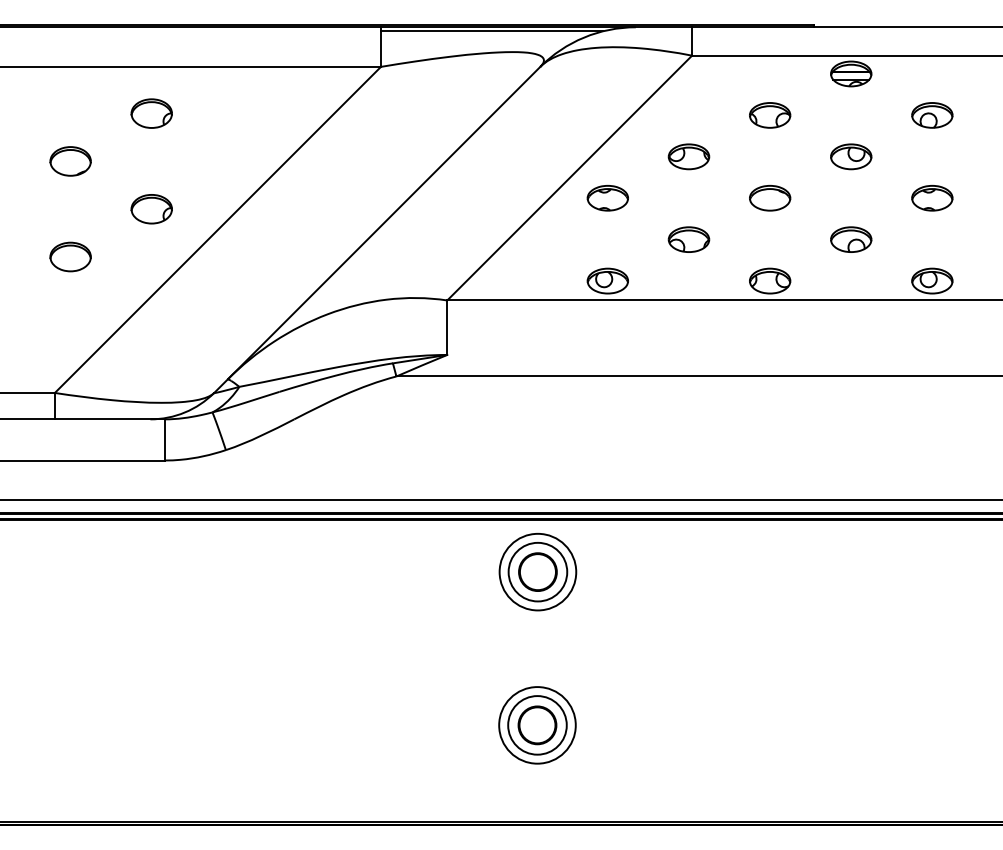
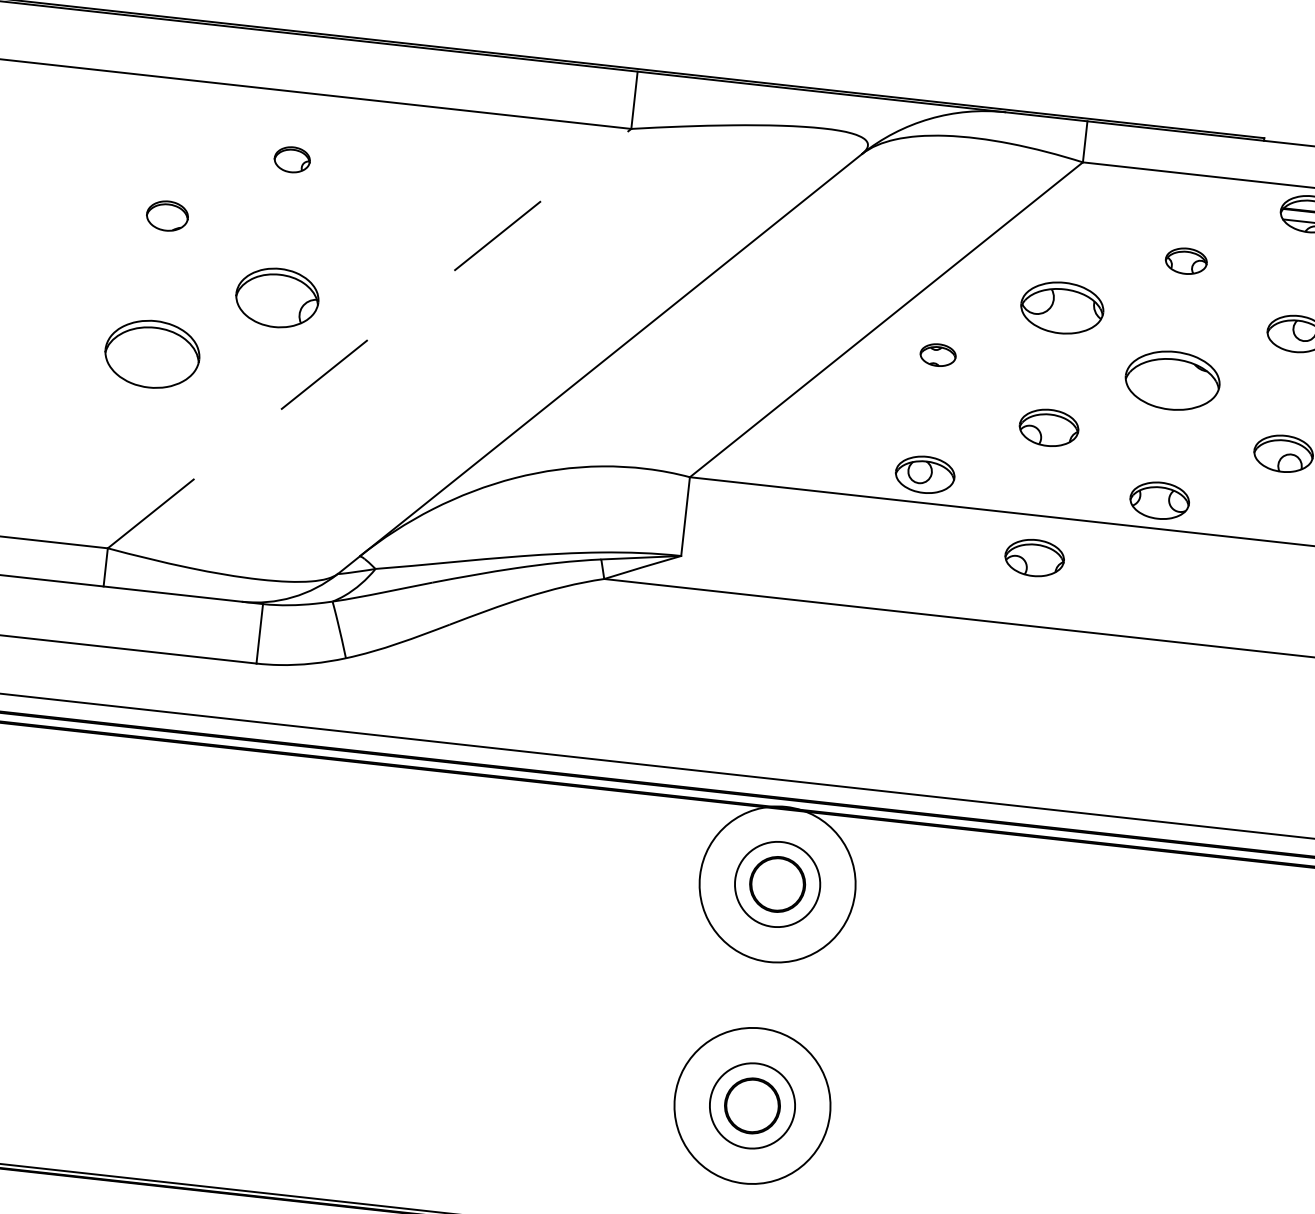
line: (491, 31) -> (796, 95), removed
part: (151, 113) -> (292, 159), size x0.6
part: (770, 115) -> (1186, 261), size x0.7
part: (688, 156) -> (1061, 307), size x1.4
part: (70, 161) -> (167, 216), size x0.7
part: (607, 198) -> (937, 355), size x0.6
part: (770, 198) -> (1173, 381), size x1.6
part: (151, 209) -> (276, 298), size x1.4
line: (217, 229) -> (369, 337), solid -> dashed
part: (70, 256) -> (152, 353), size x1.6
part: (688, 329) -> (1034, 557), added
circle: (537, 571) -> (777, 883), size x1.4
circle: (537, 725) -> (752, 1106), size x1.4

